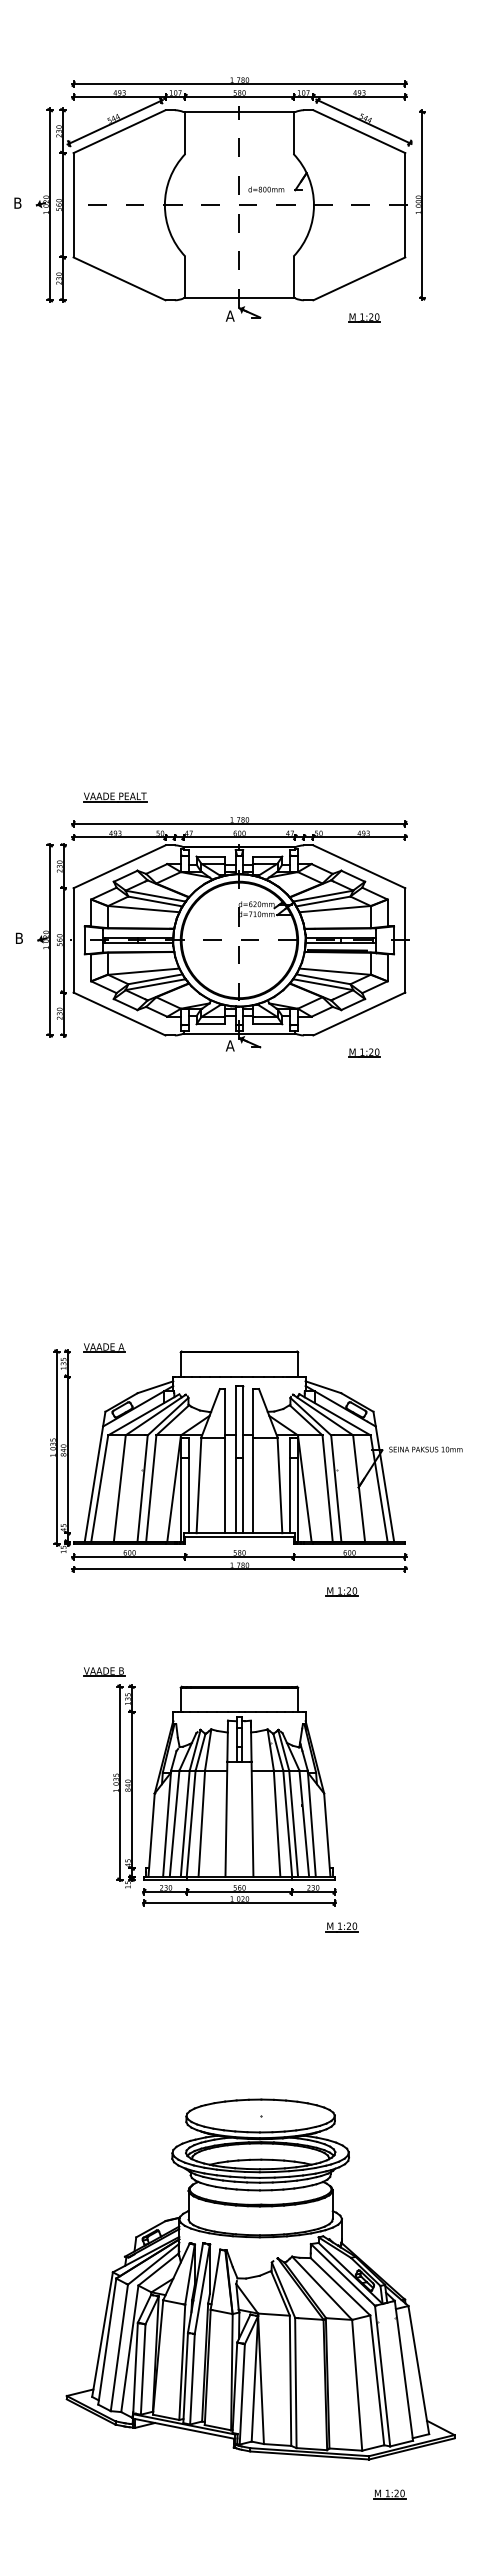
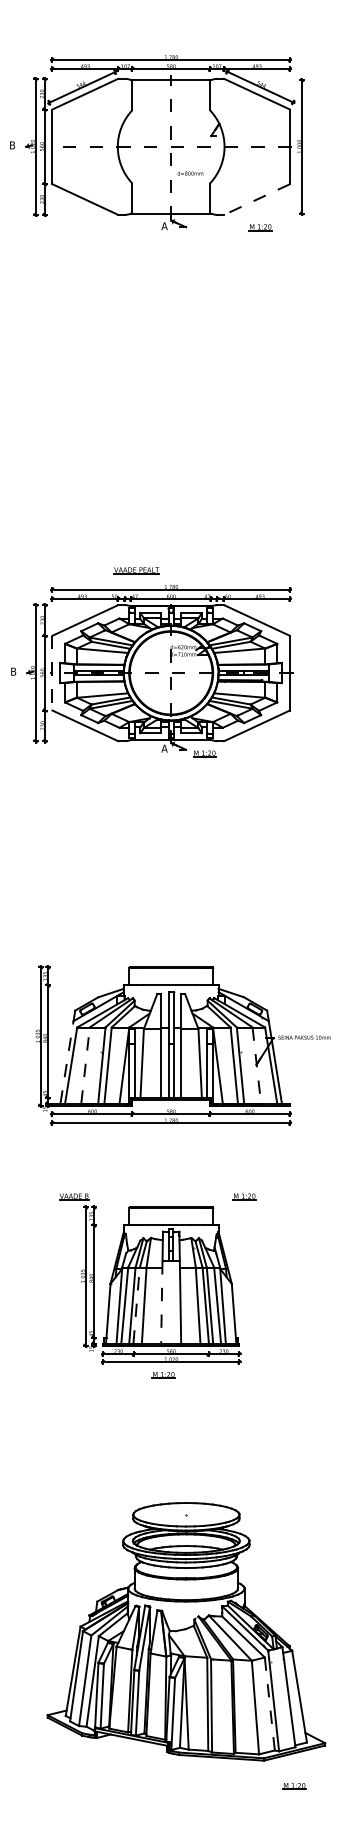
text: (266, 189) -> (190, 173), moved
line: (359, 278) -> (257, 199), solid -> dashed
part: (115, 797) -> (136, 570), moved
line: (73, 940) -> (52, 673), solid -> dashed
part: (364, 1052) -> (204, 753), moved
part: (104, 1347) -> (74, 964), removed
line: (94, 1483) -> (67, 1061), solid -> dashed
line: (119, 1487) -> (85, 1064), solid -> dashed
line: (359, 1488) -> (257, 1065), solid -> dashed
part: (341, 1591) -> (244, 1196), moved
line: (226, 1819) -> (161, 1302), solid -> dashed
line: (191, 1823) -> (136, 1305), solid -> dashed
part: (341, 1927) -> (163, 1375), moved
line: (377, 2380) -> (270, 1704), solid -> dashed
part: (389, 2494) -> (294, 1786), moved

